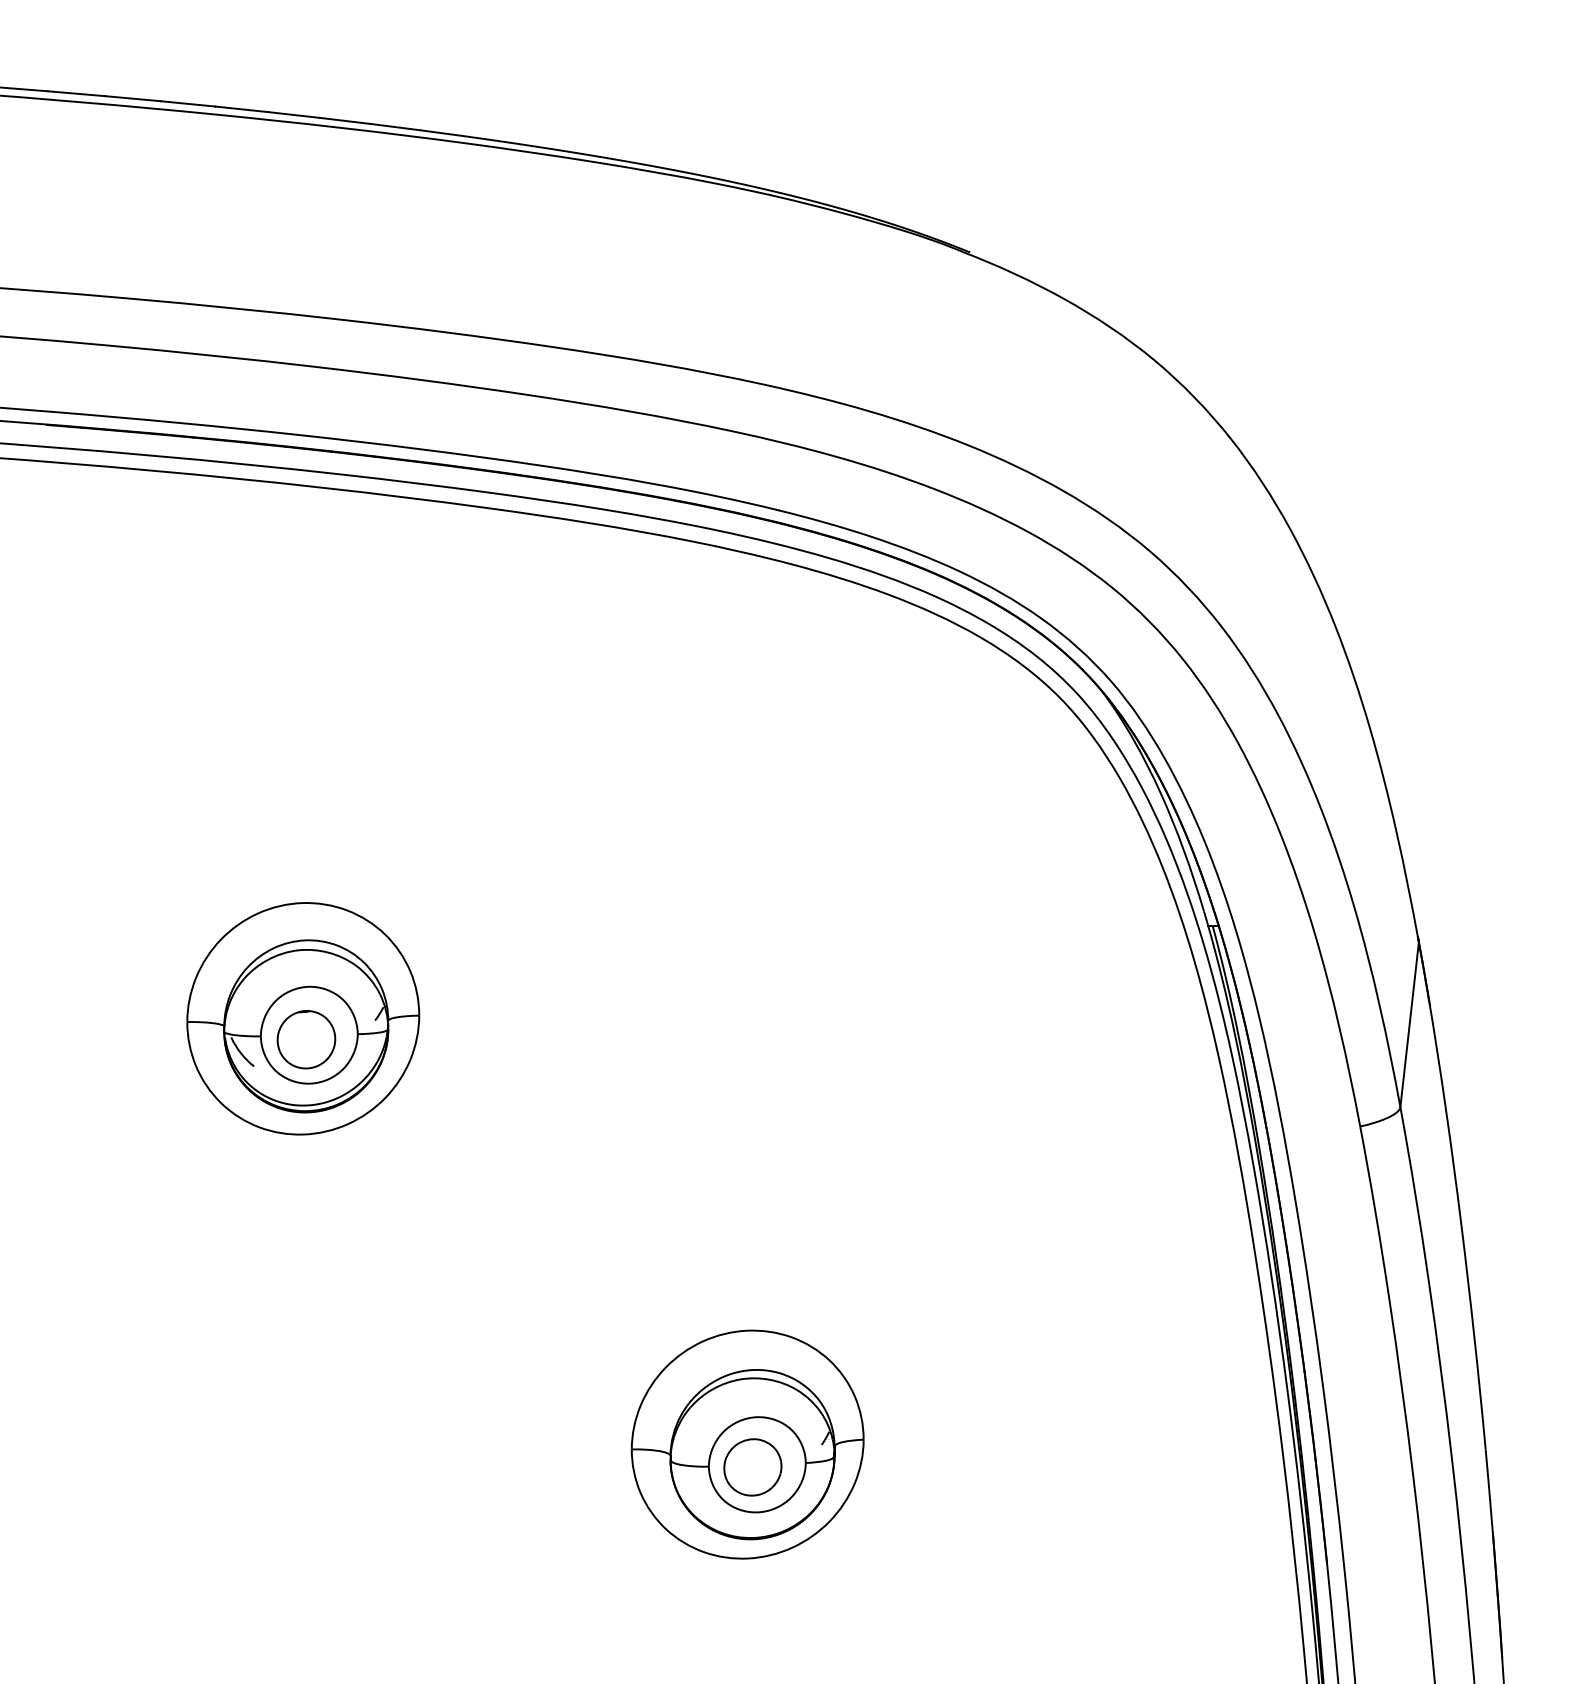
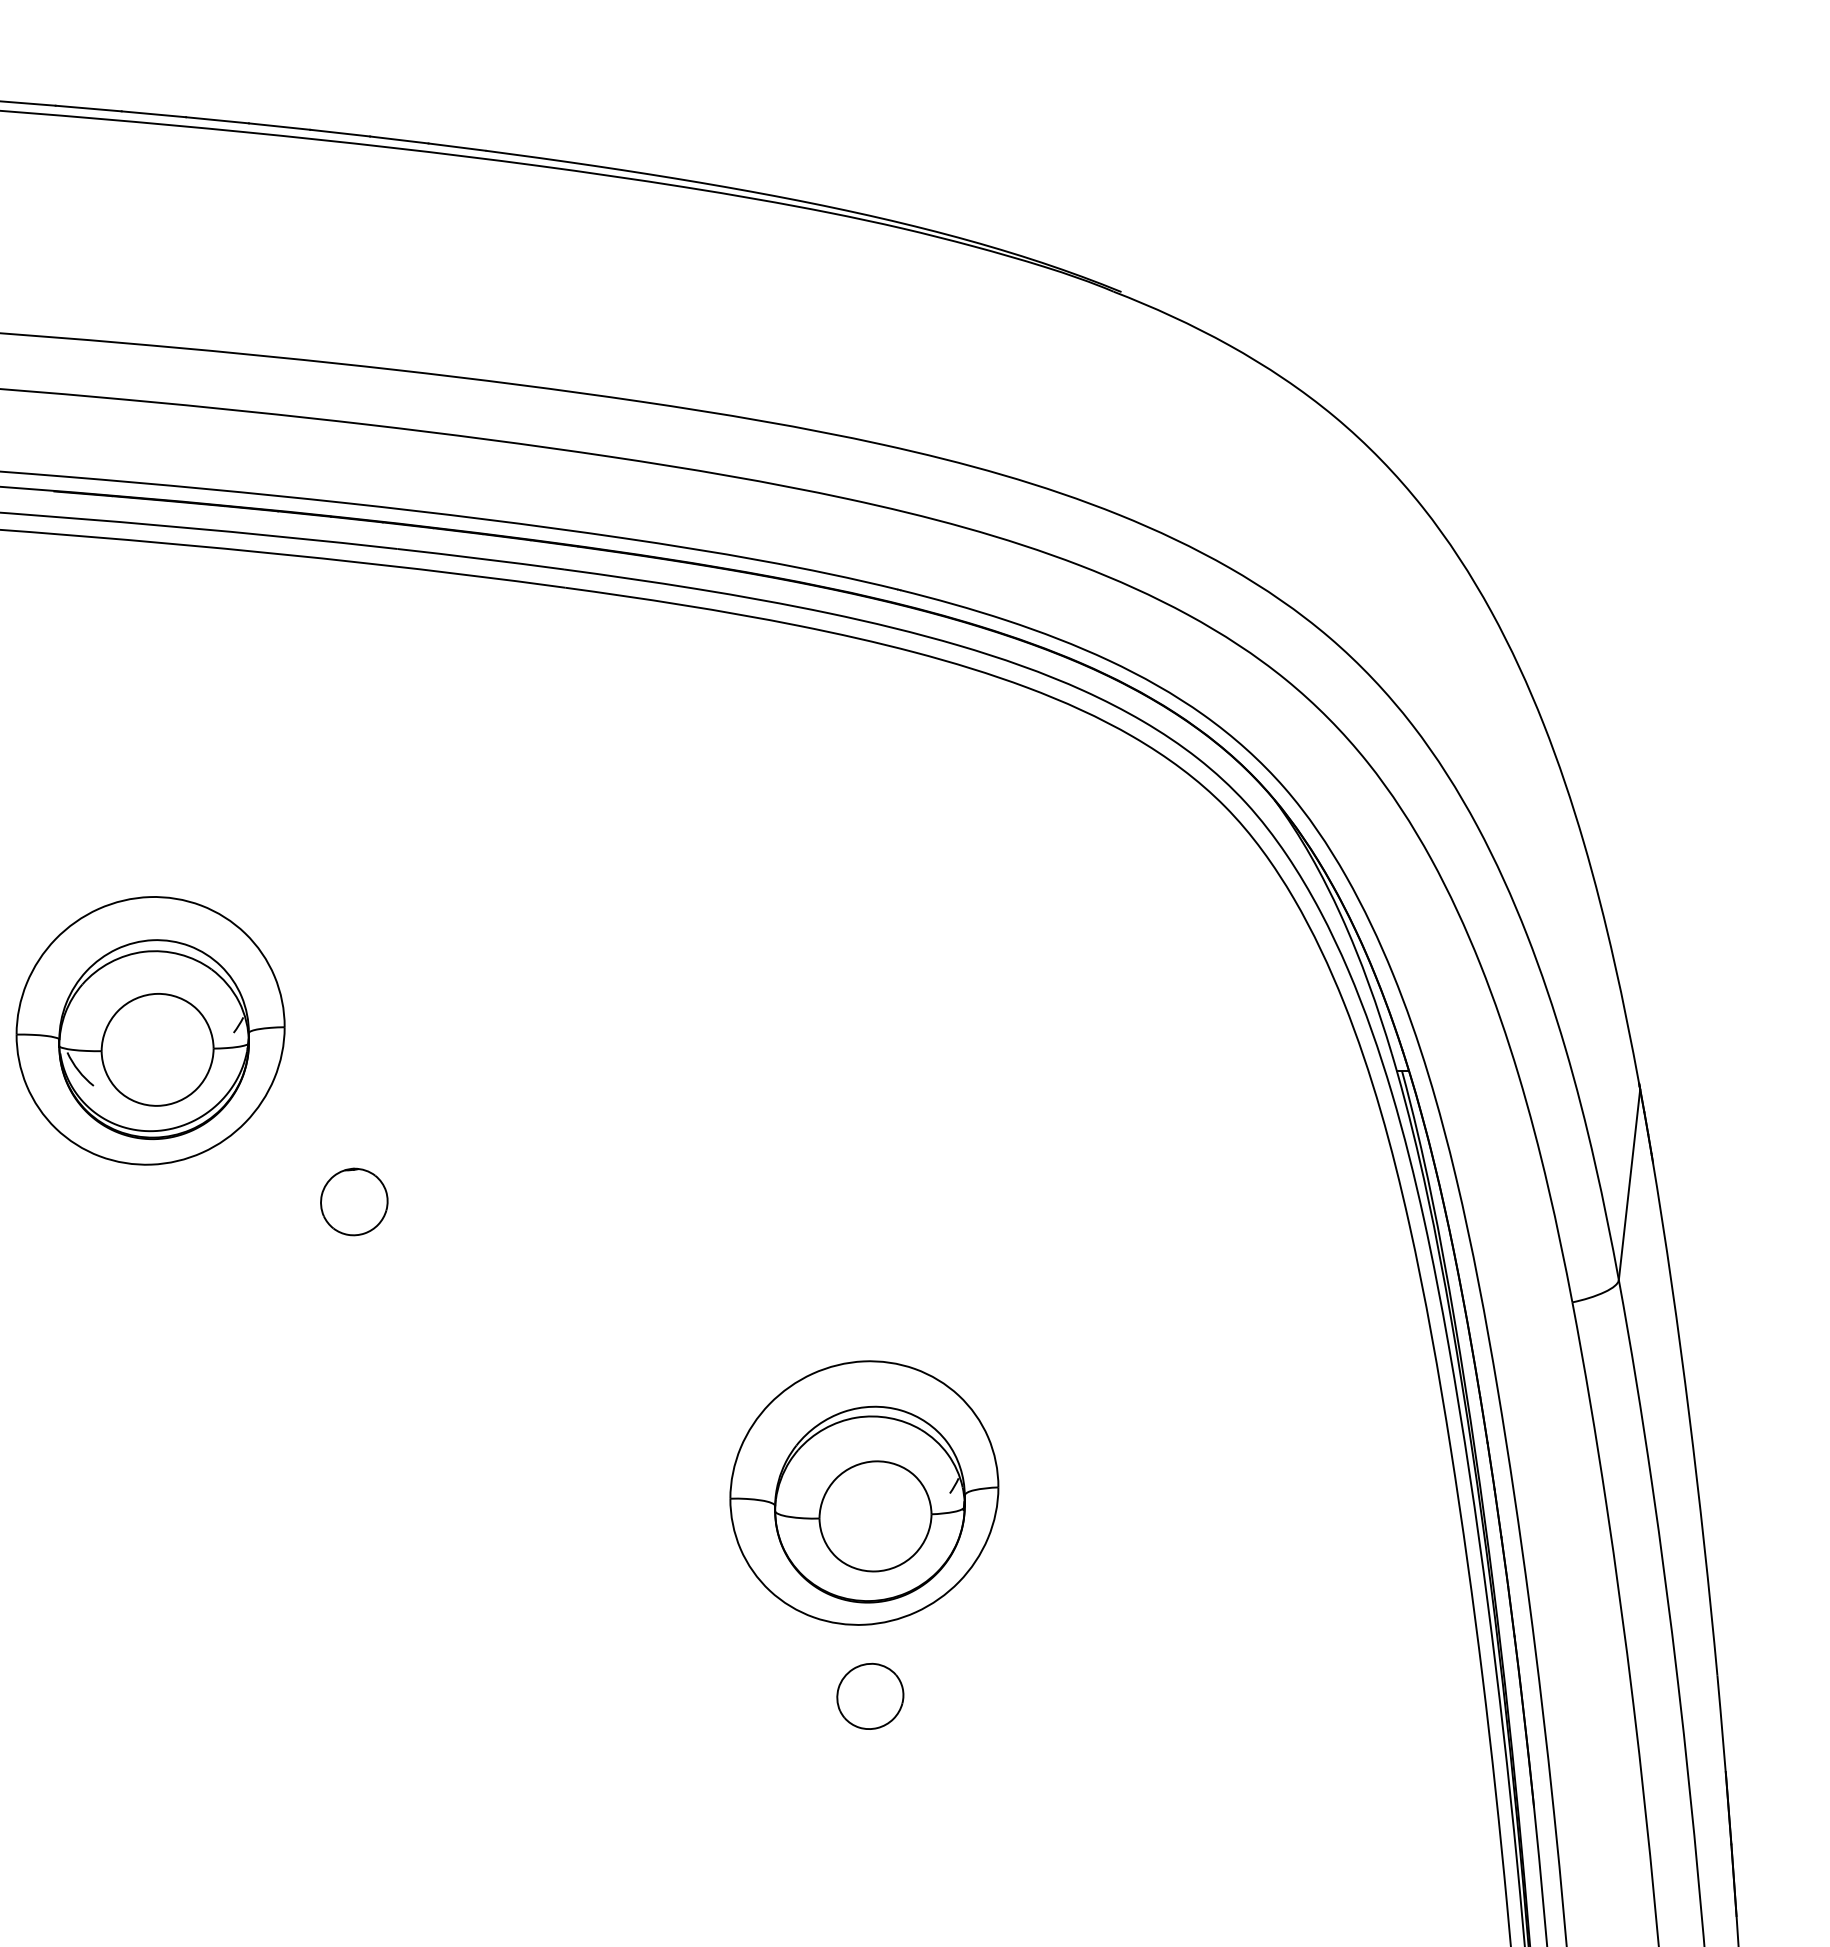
part: (303, 1018) -> (150, 1030), moved
part: (747, 1444) -> (864, 1492), moved

